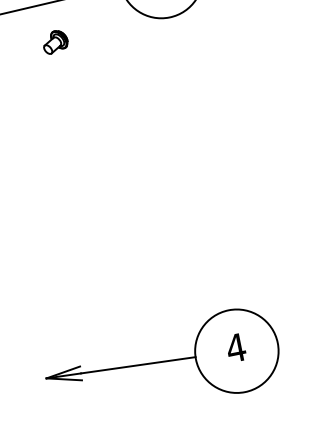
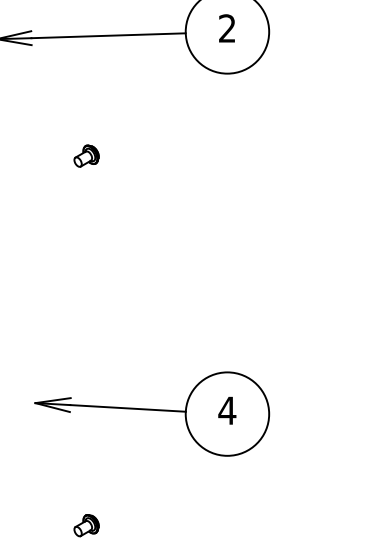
part: (55, 41) -> (86, 155), moved

